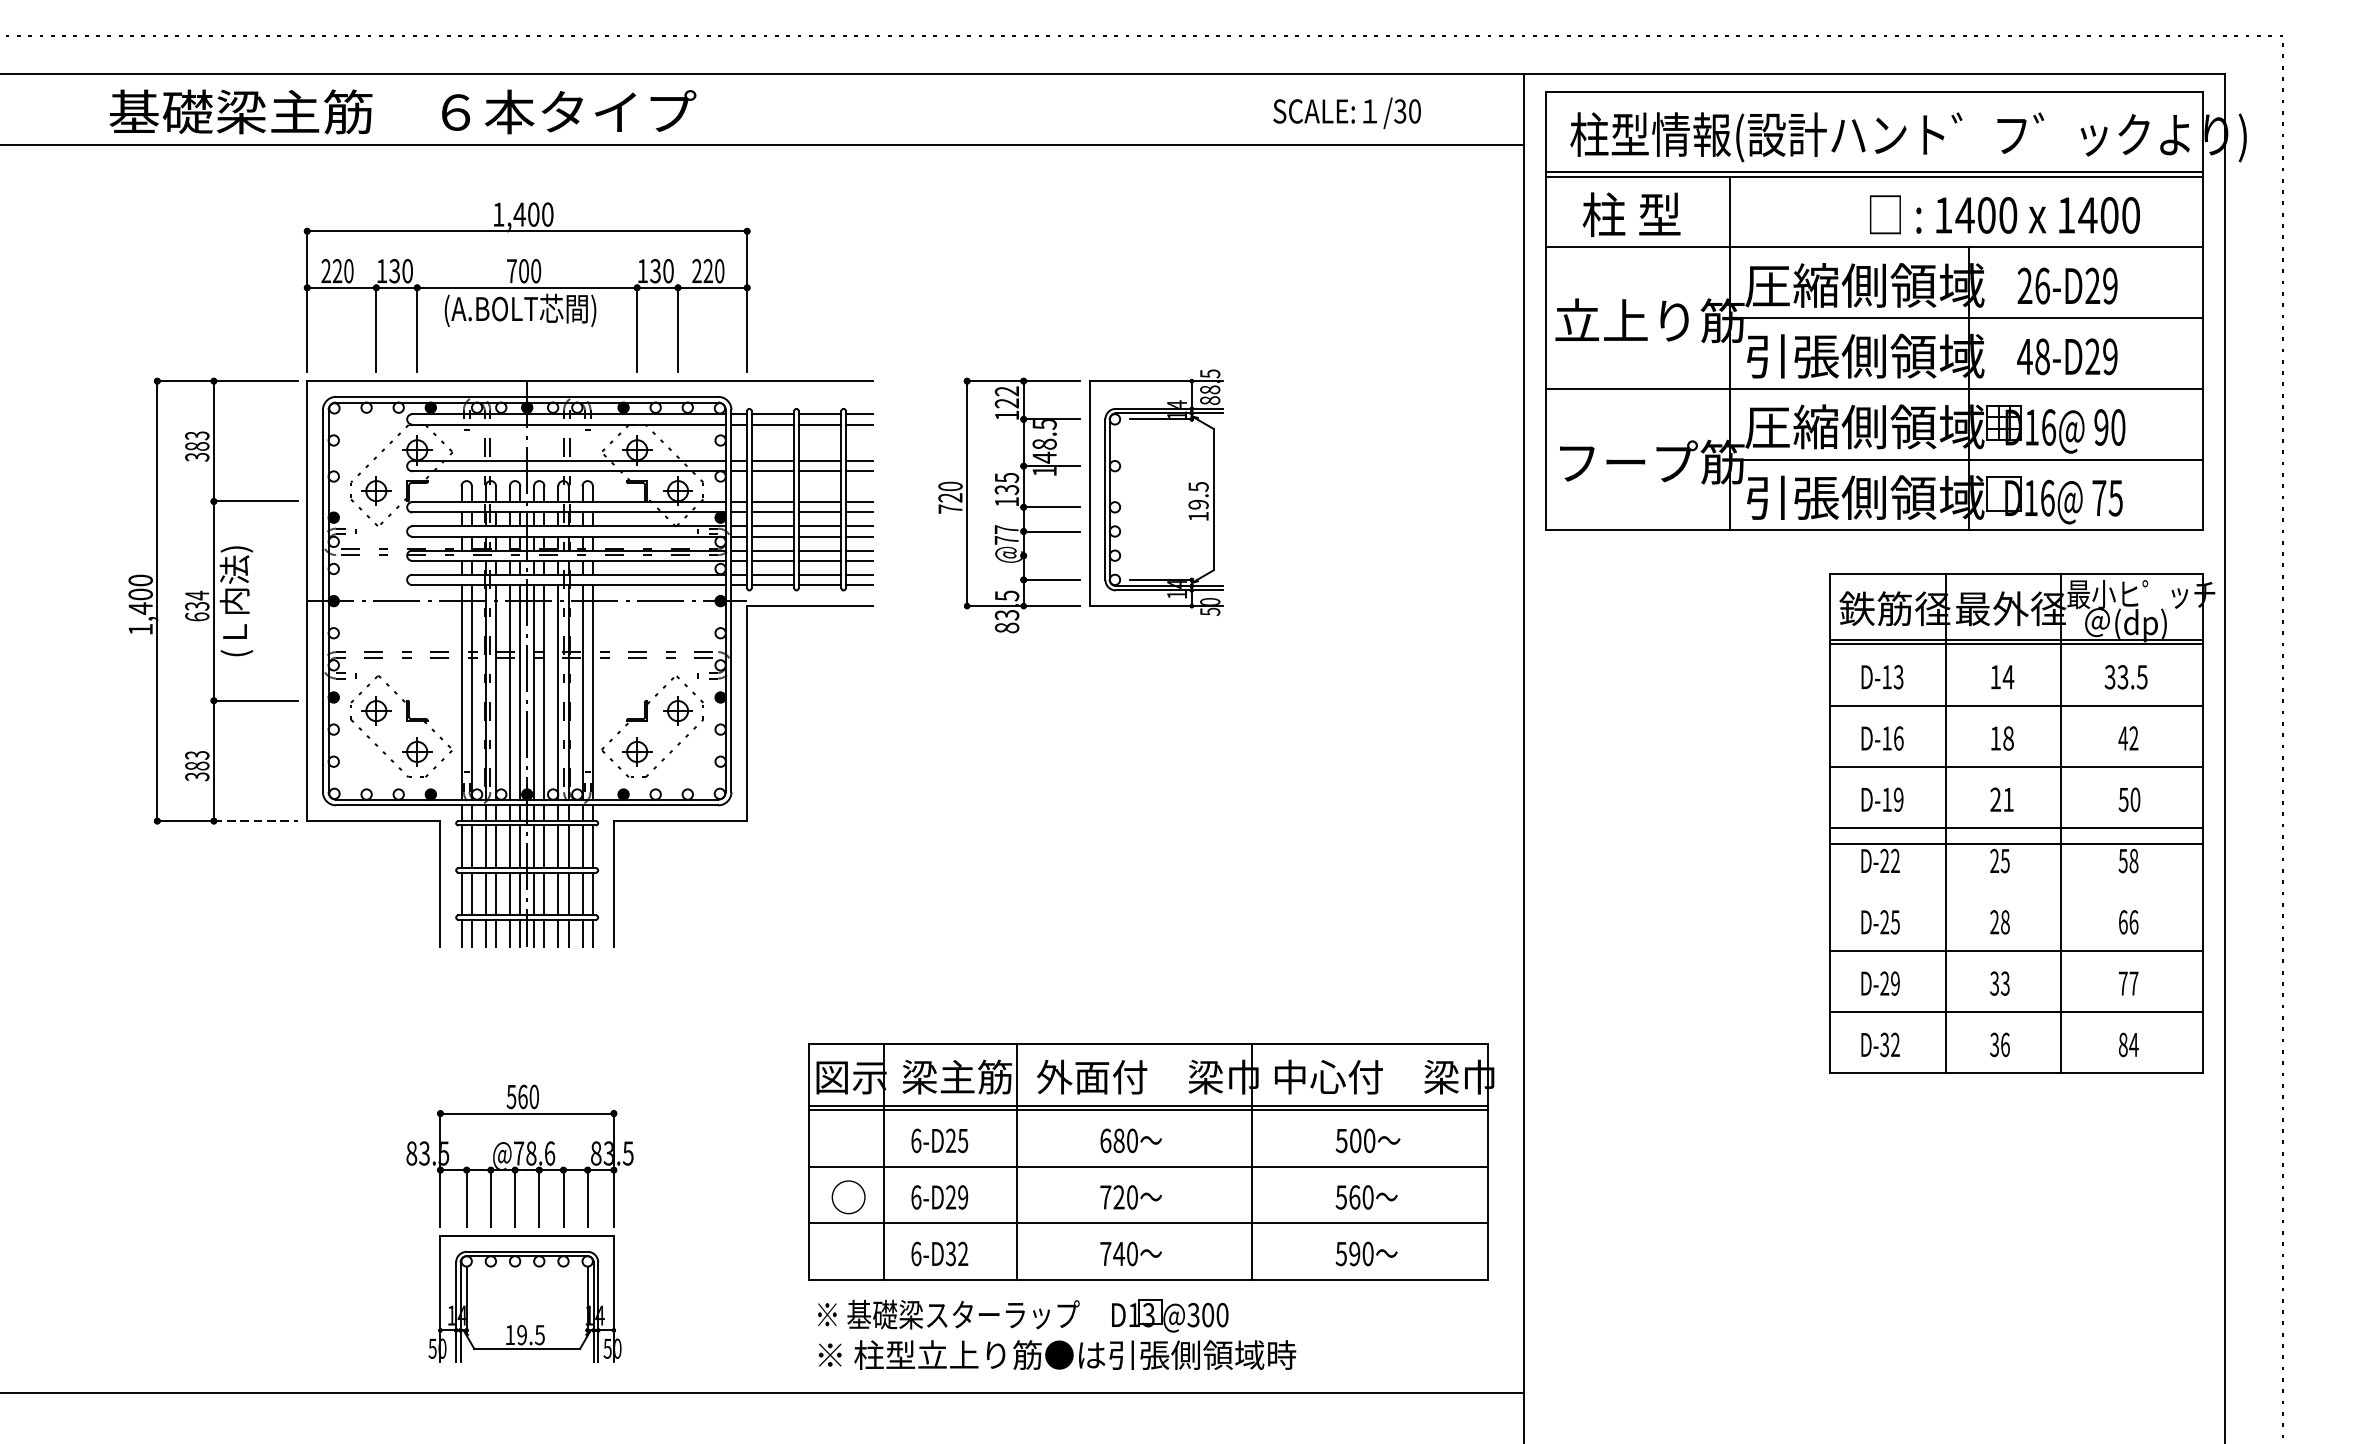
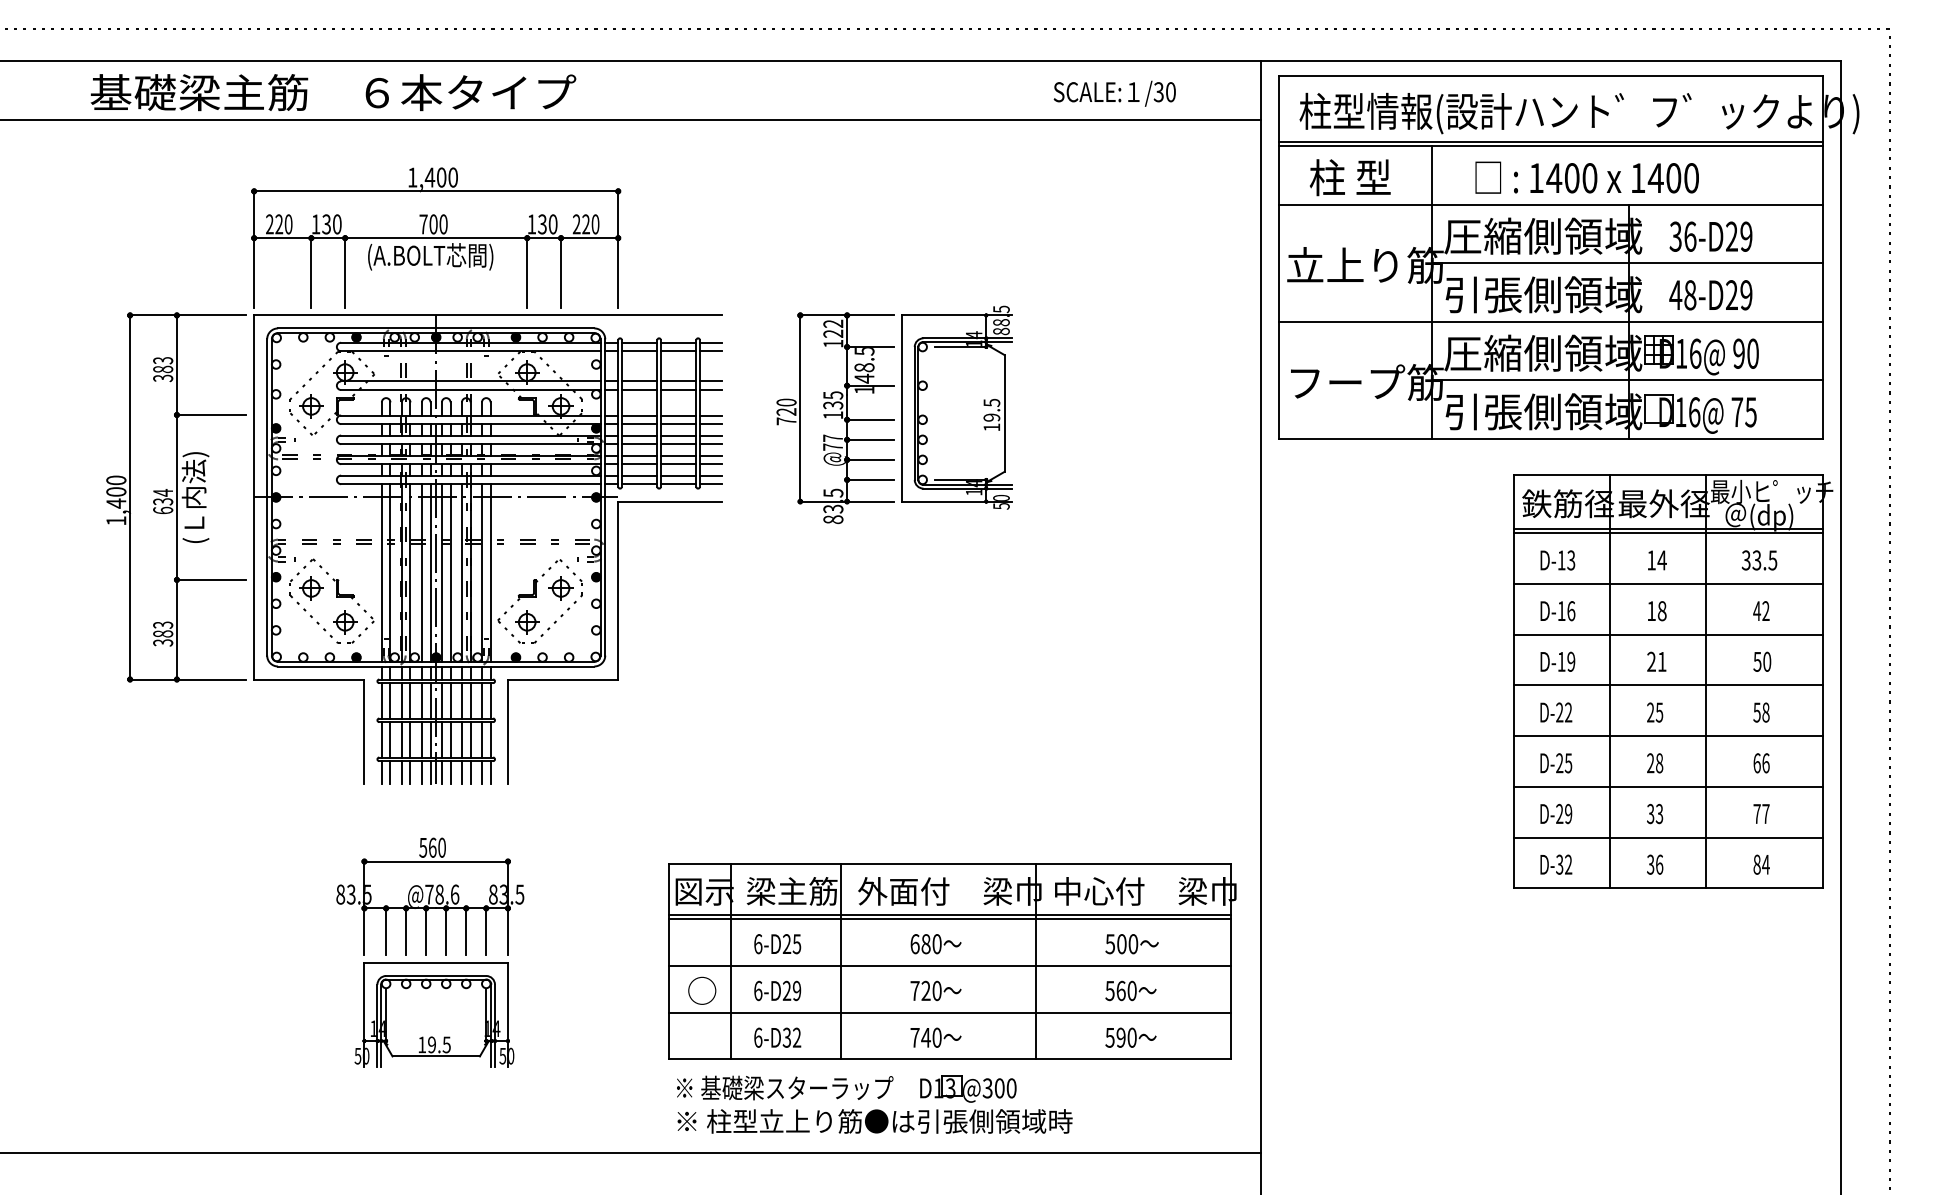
text: (2004, 214) -> (1586, 177), moved
text: (2024, 285) -> (1675, 236), 26-D29 -> 36-D29
line: (1051, 555) -> (870, 459), added
line: (255, 821) -> (211, 679), dashed -> solid
line: (2016, 844) -> (1668, 736), moved
part: (520, 1223) -> (430, 952), moved

